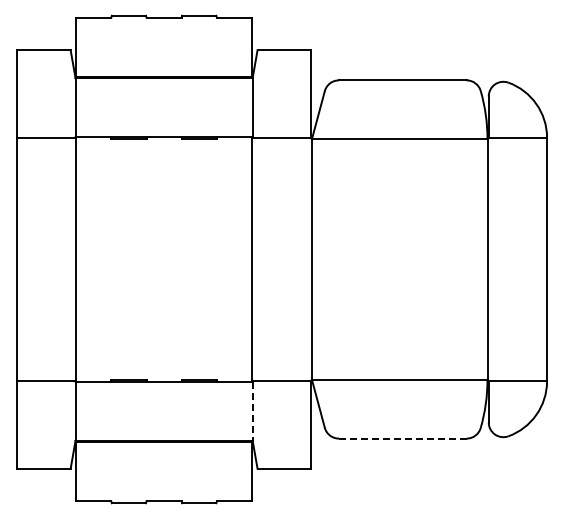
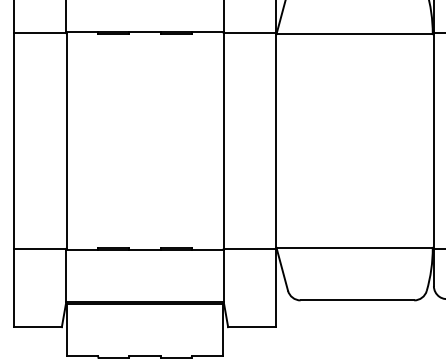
line: (252, 411) -> (223, 276), dashed -> solid
line: (402, 438) -> (357, 300), dashed -> solid

